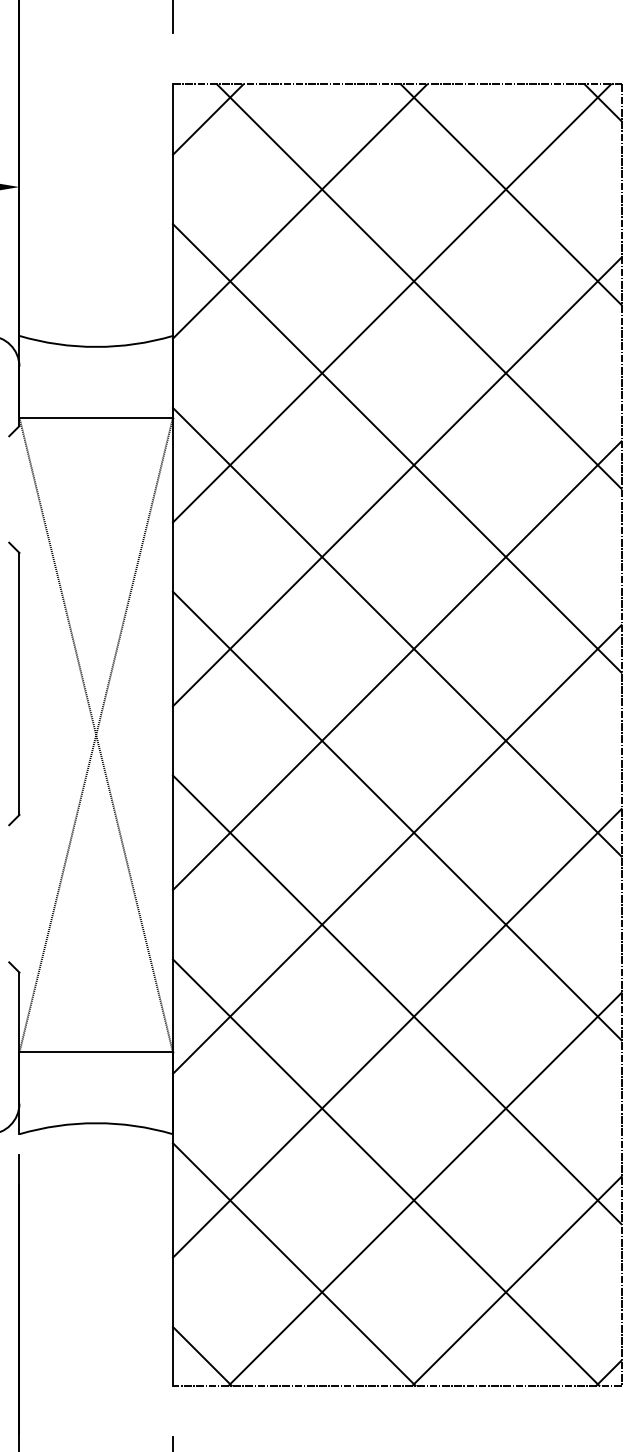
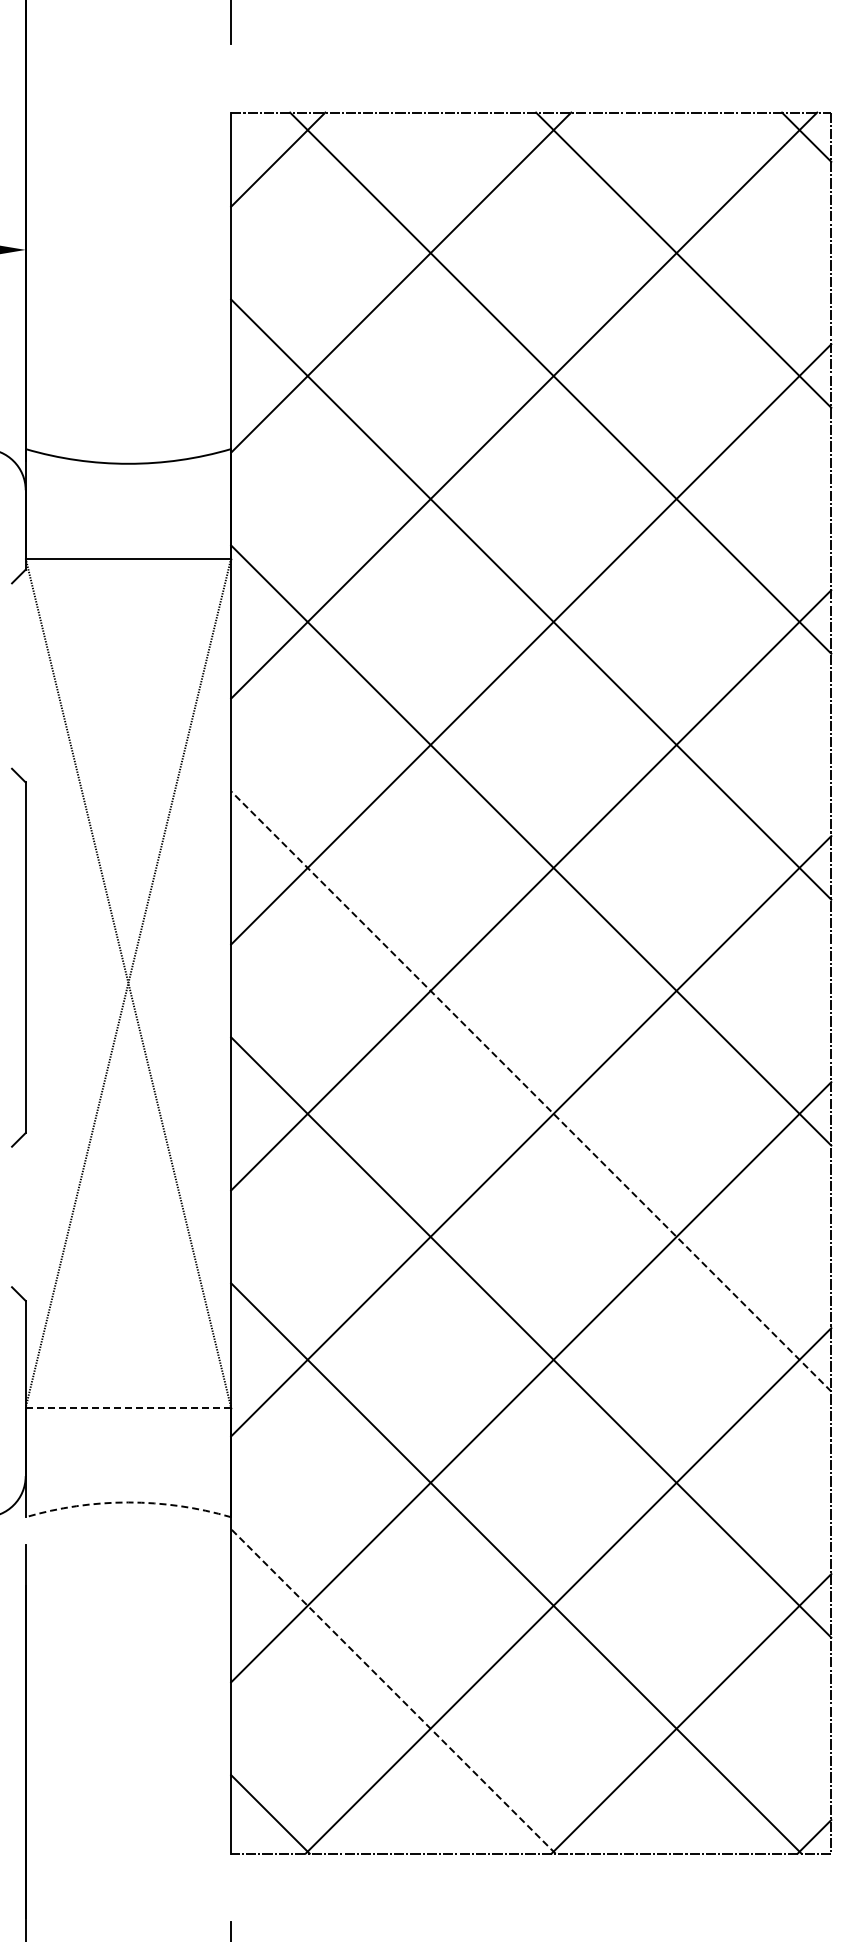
part: (19, 683) -> (25, 957), moved
line: (396, 816) -> (530, 1091), solid -> dashed
line: (96, 1052) -> (128, 1407), solid -> dashed
arc: (96, 1123) -> (128, 1502), solid -> dashed
line: (294, 1264) -> (393, 1691), solid -> dashed

